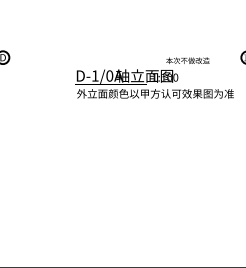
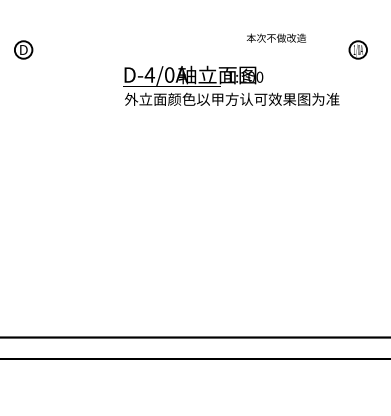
text: (187, 60) -> (275, 37), moved
text: (95, 75) -> (149, 74), D-1/0A -> D-4/0A

